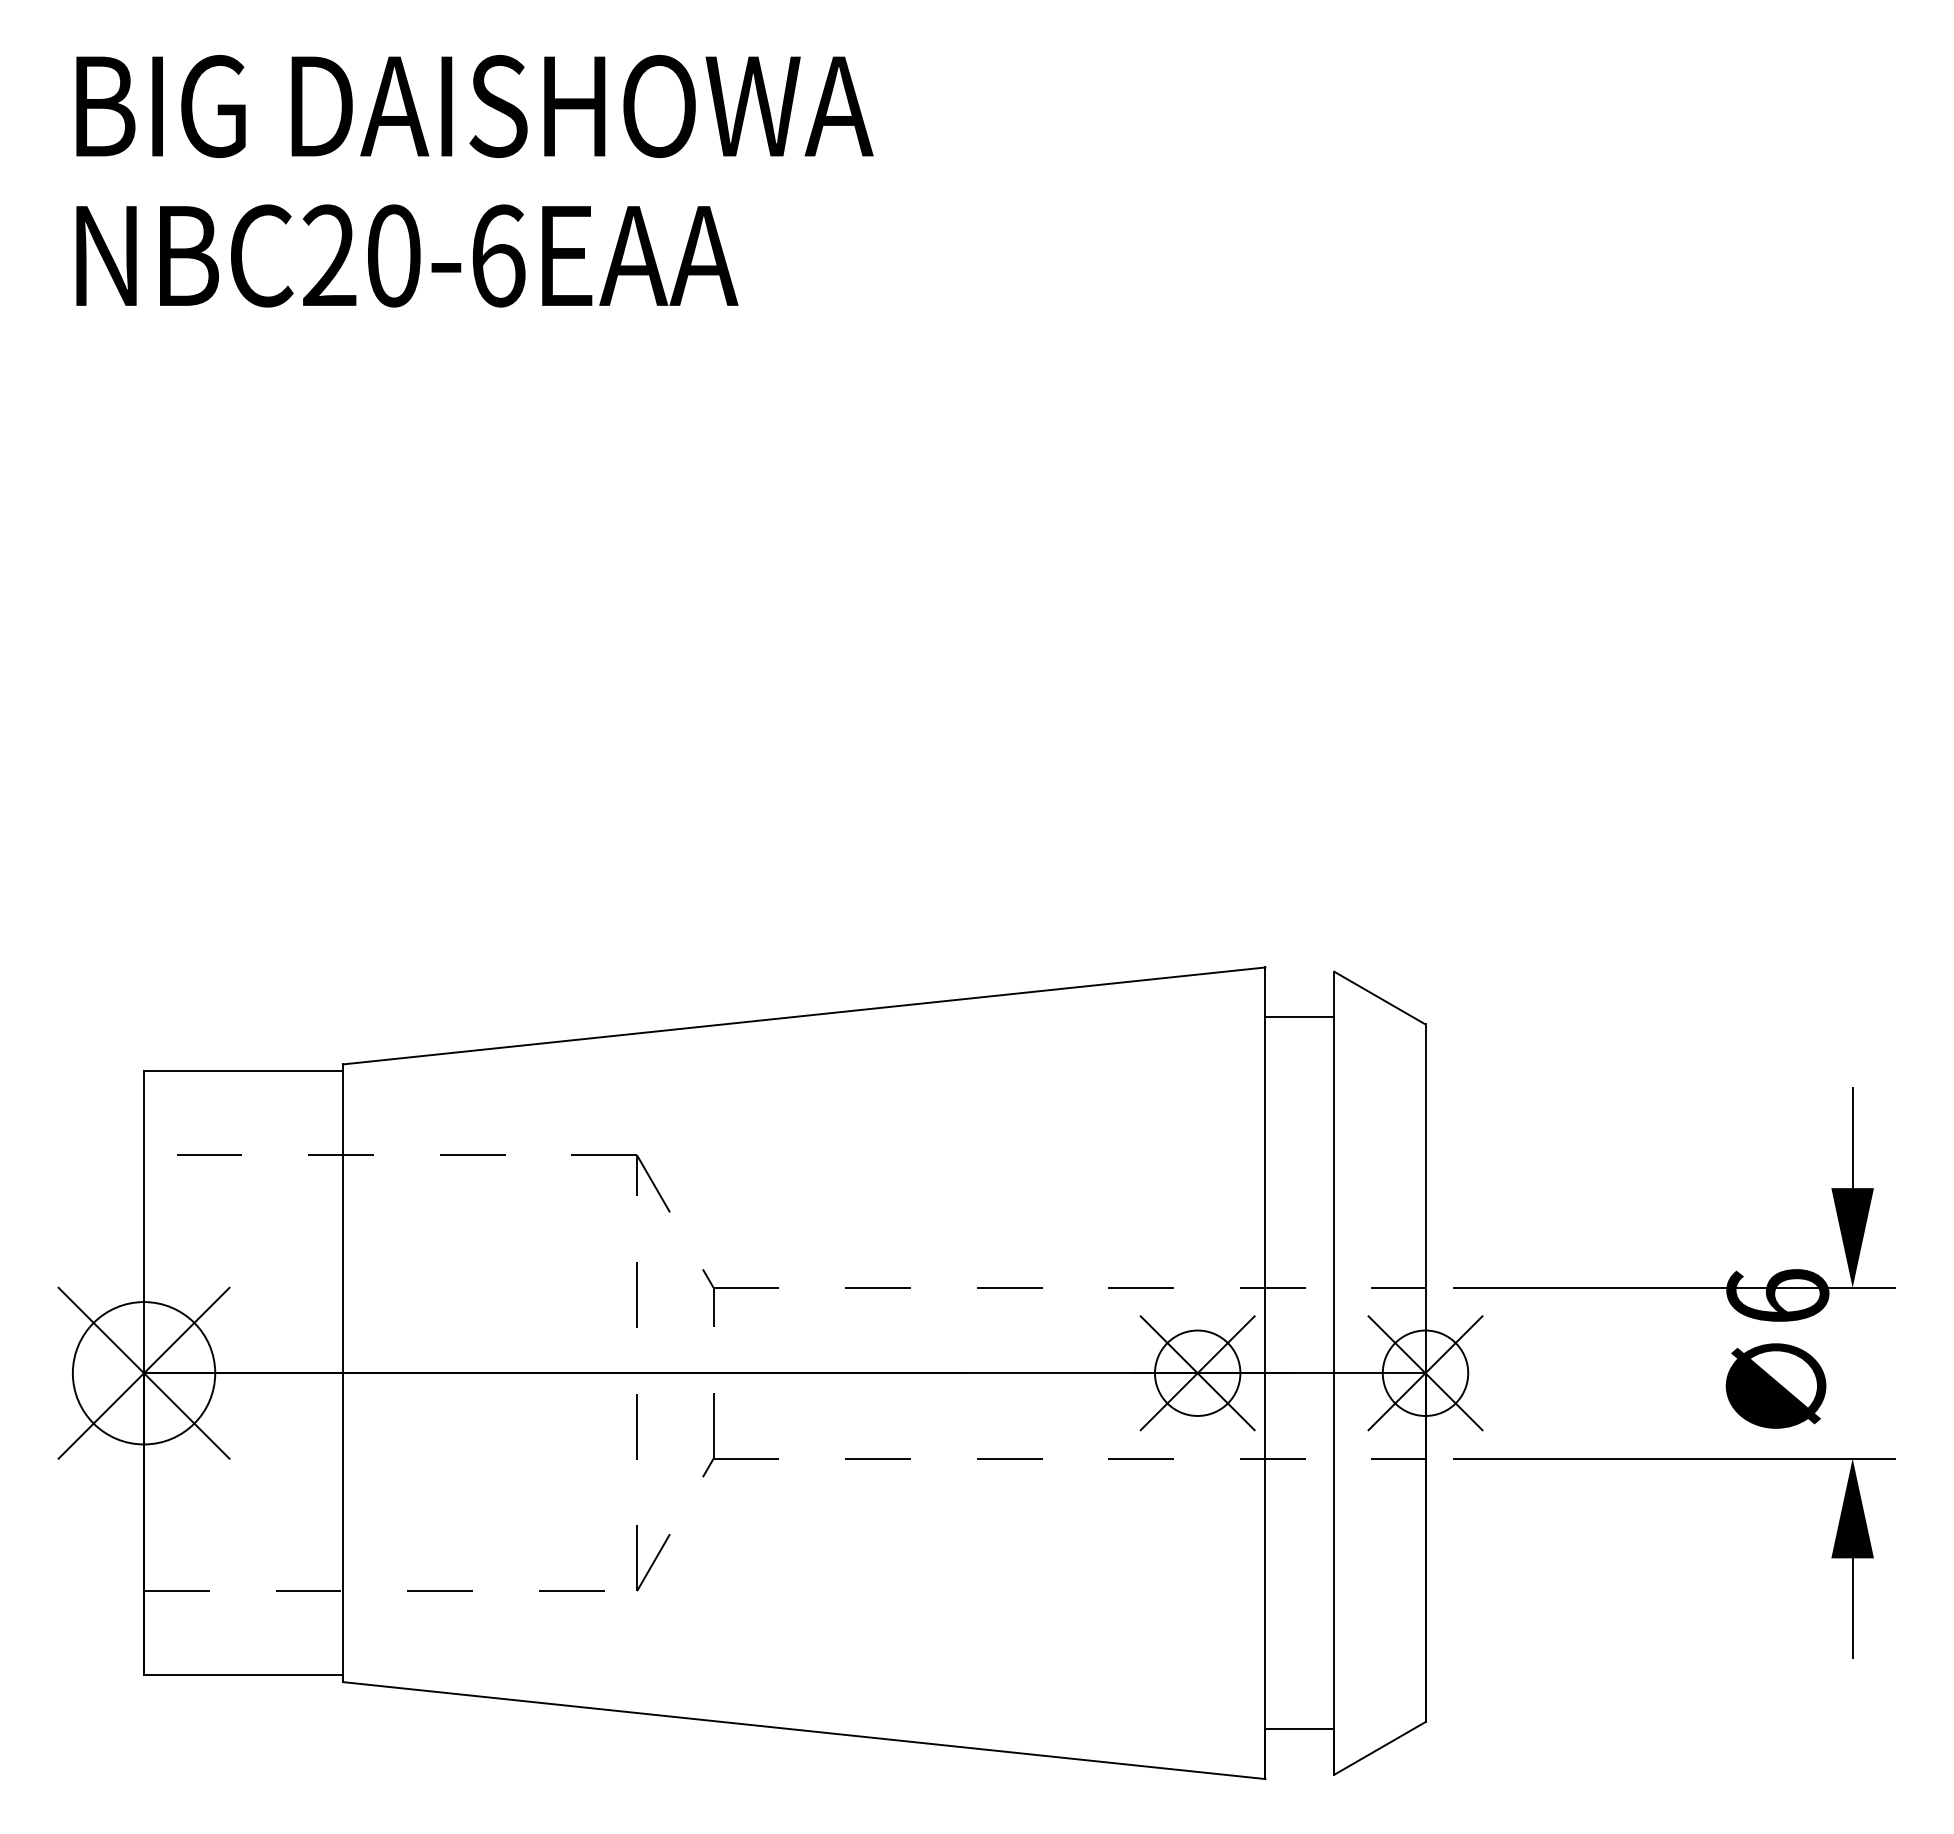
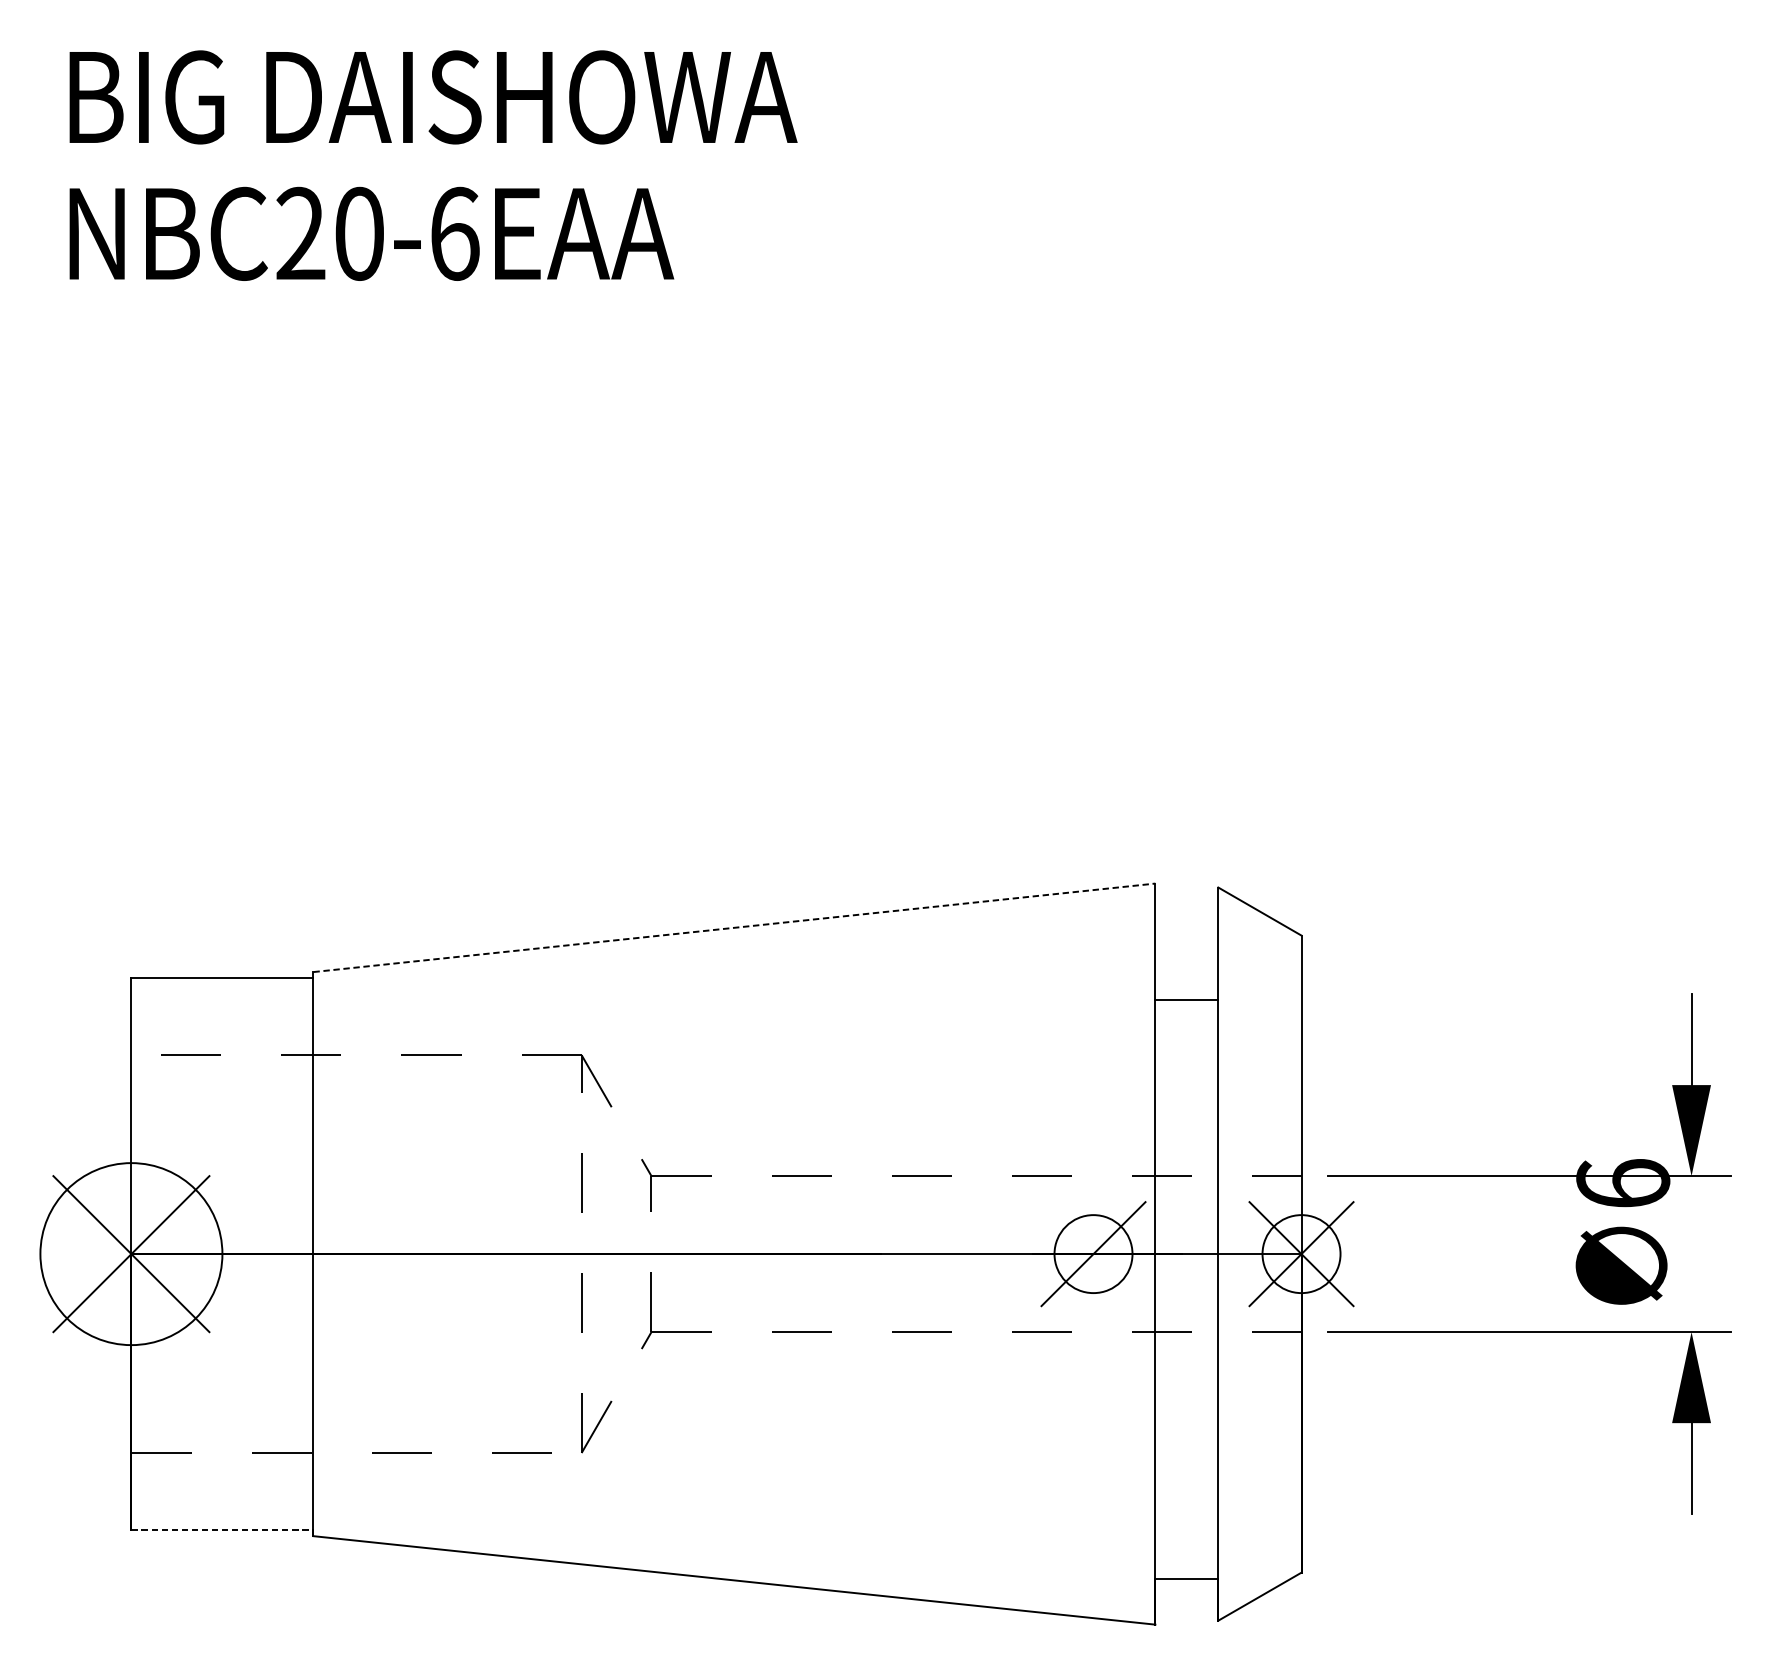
line: (804, 1015) -> (734, 927), solid -> dashed
line: (1299, 1017) -> (1186, 1000), moved
circle: (143, 1373) -> (130, 1254), size x1.4
line: (1197, 1373) -> (1093, 1254), removed
line: (243, 1675) -> (222, 1530), solid -> dashed

